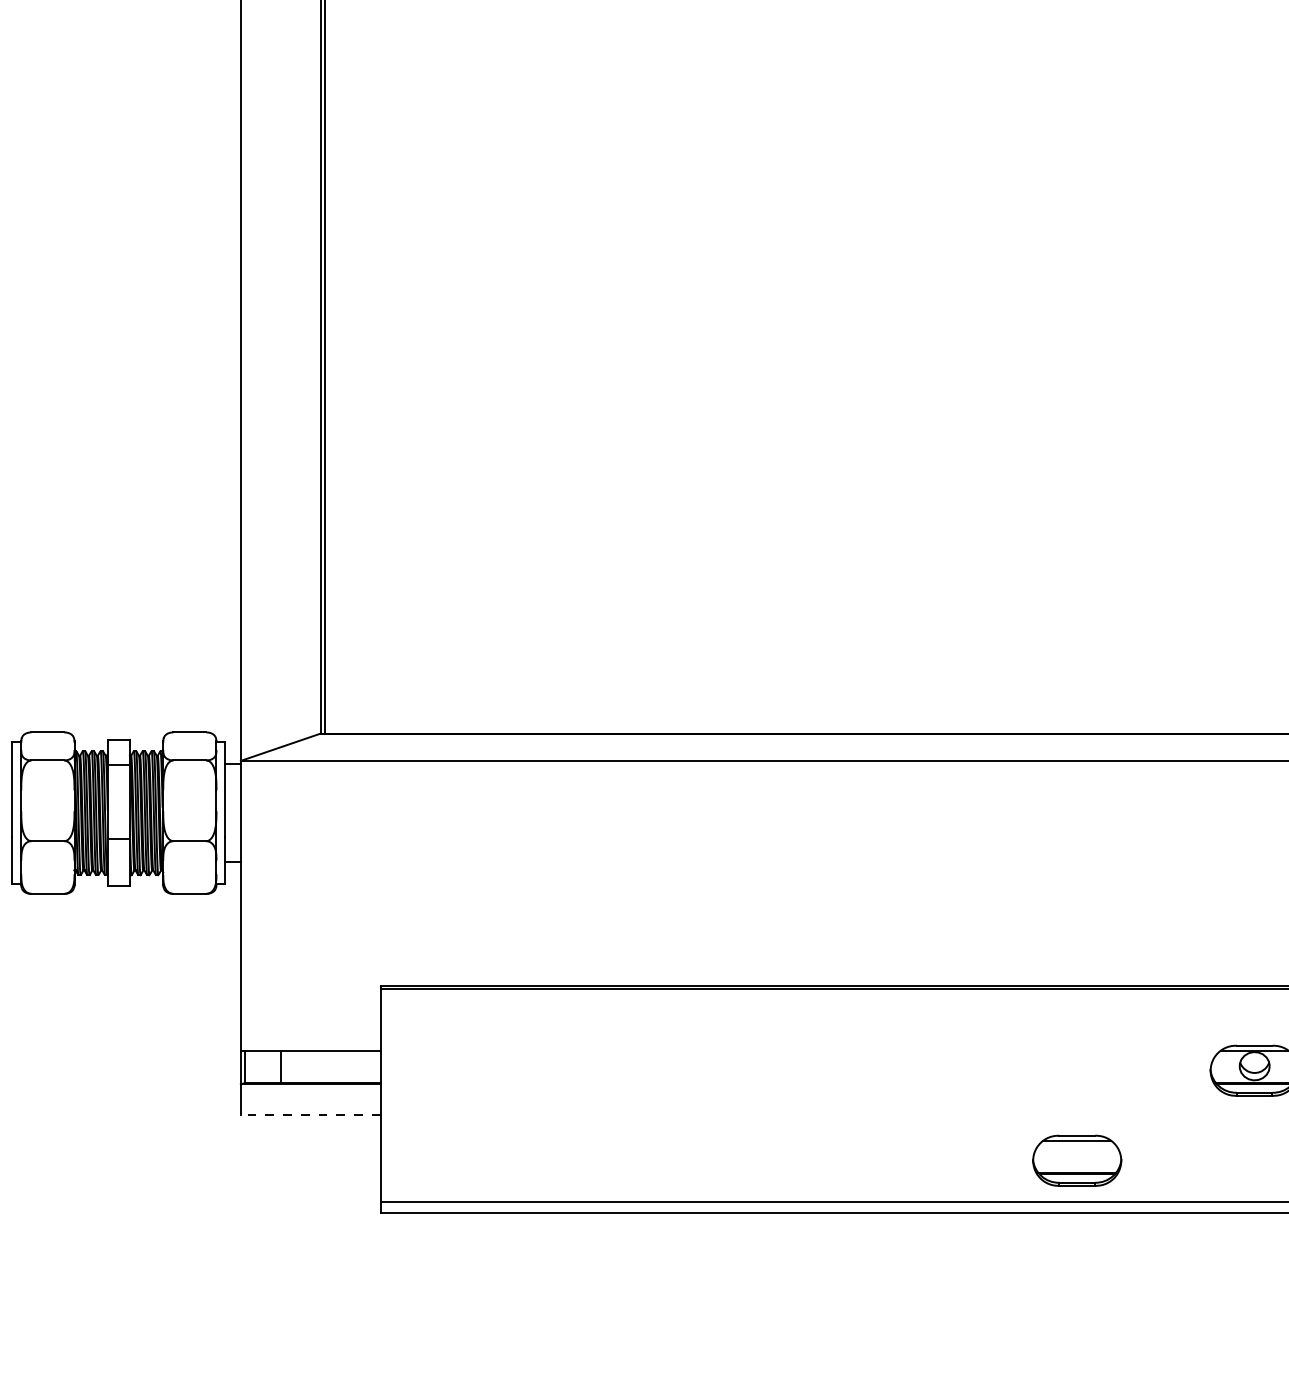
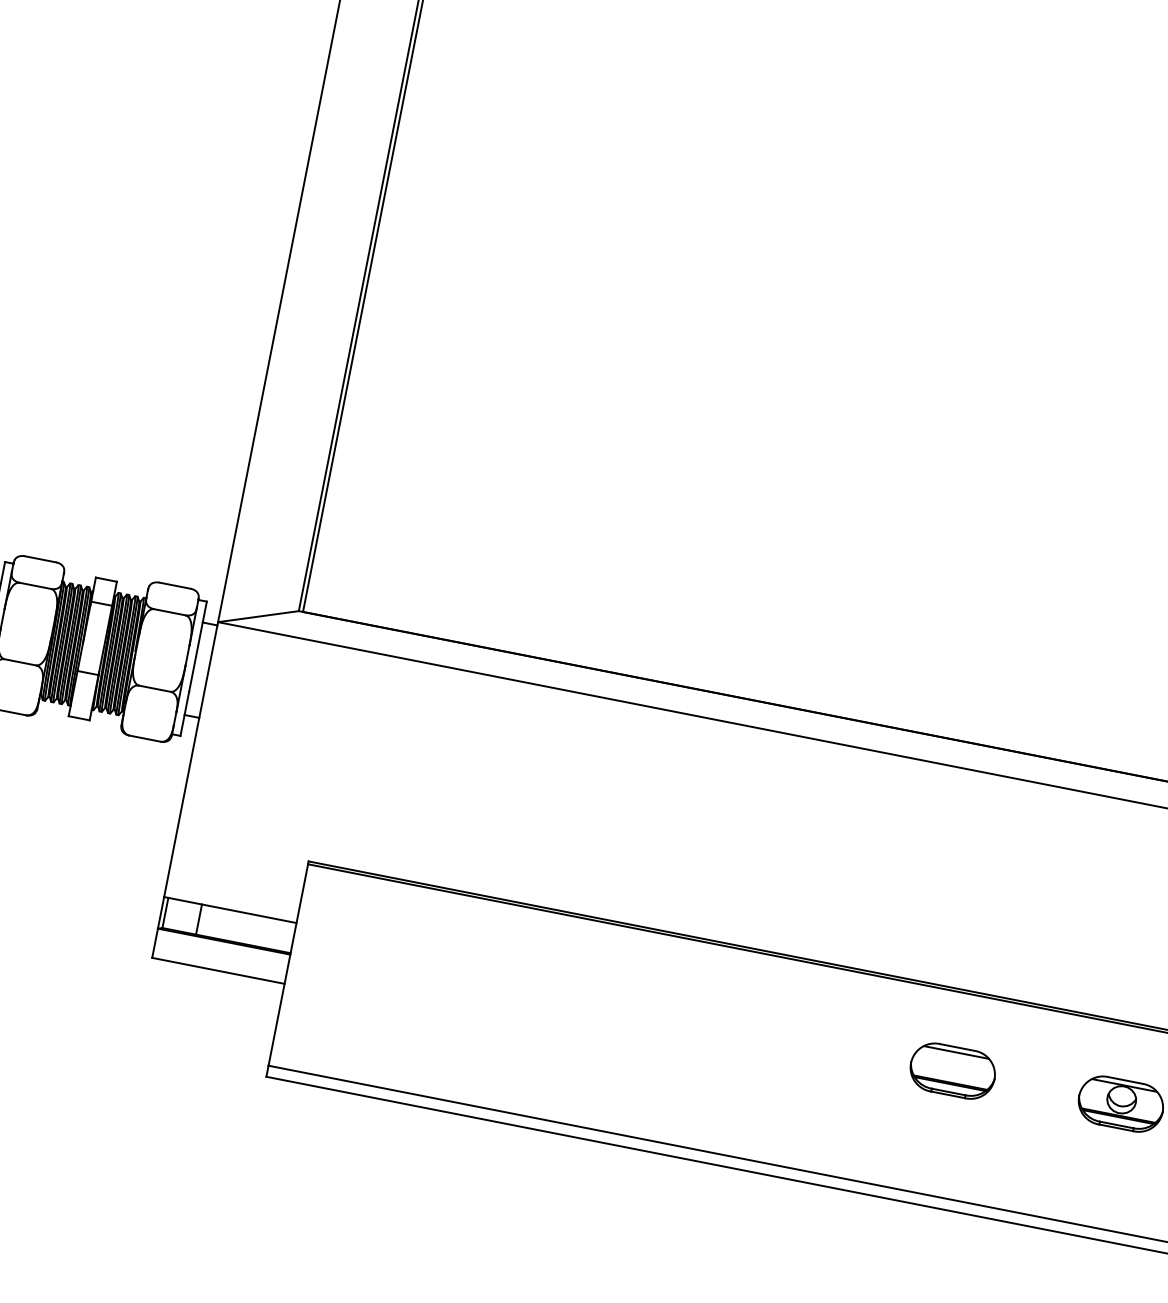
line: (310, 1115) -> (218, 971), dashed -> solid
part: (1077, 1160) -> (953, 1070), moved

